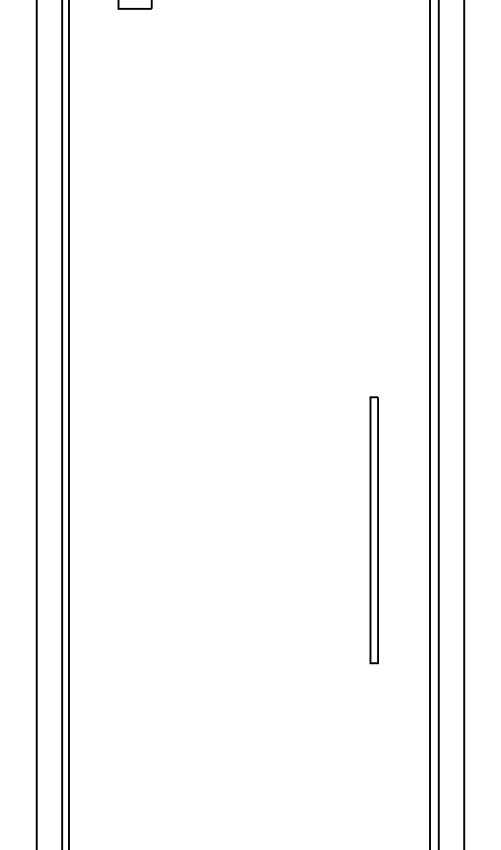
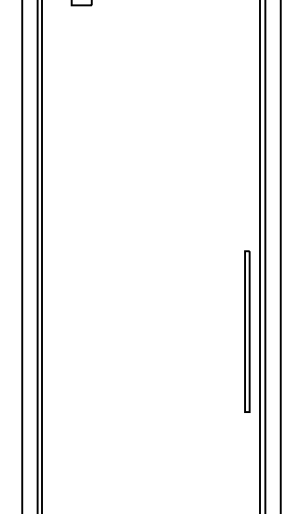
part: (374, 530) -> (247, 331), moved

